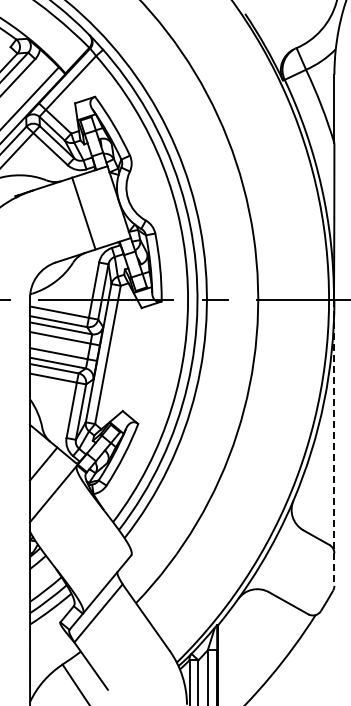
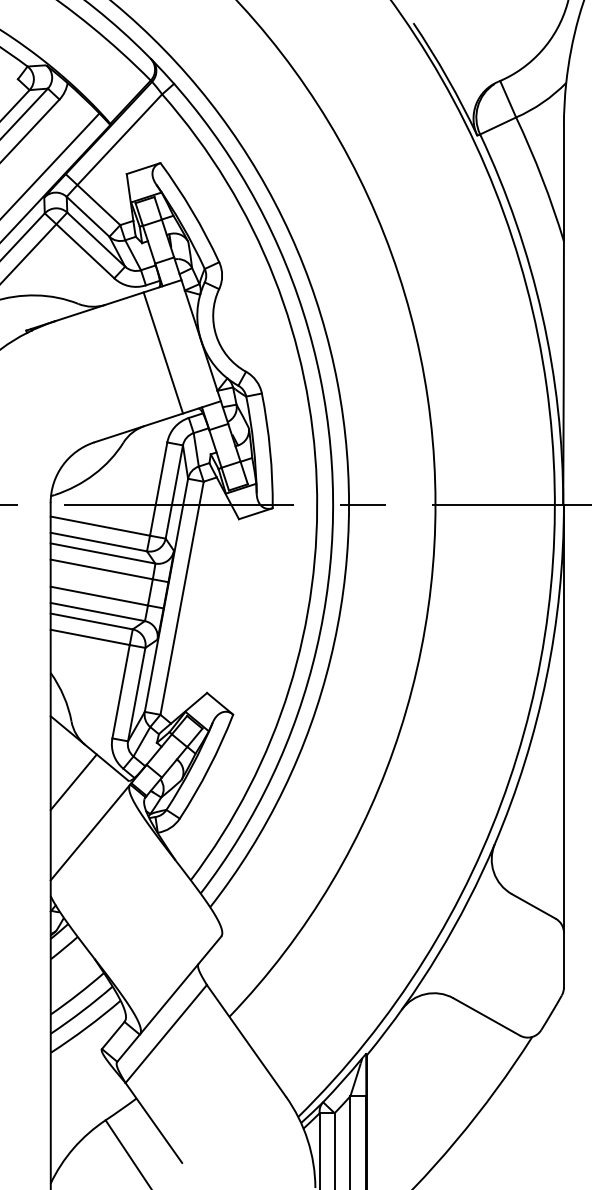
line: (83, 213) -> (162, 353), moved
line: (334, 443) -> (564, 747), dashed -> solid

